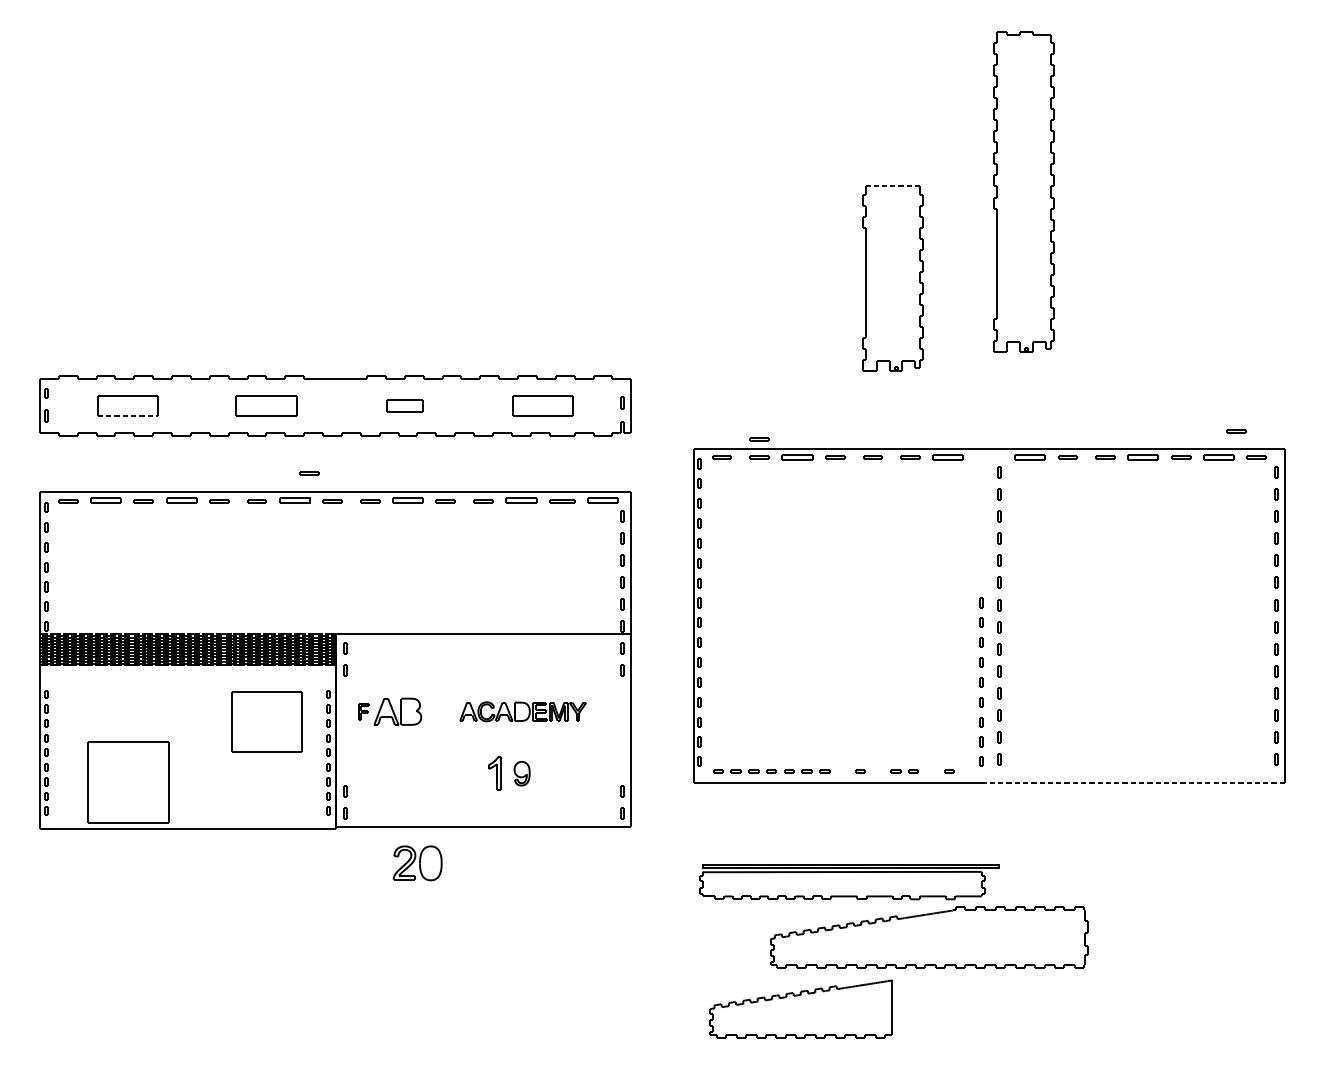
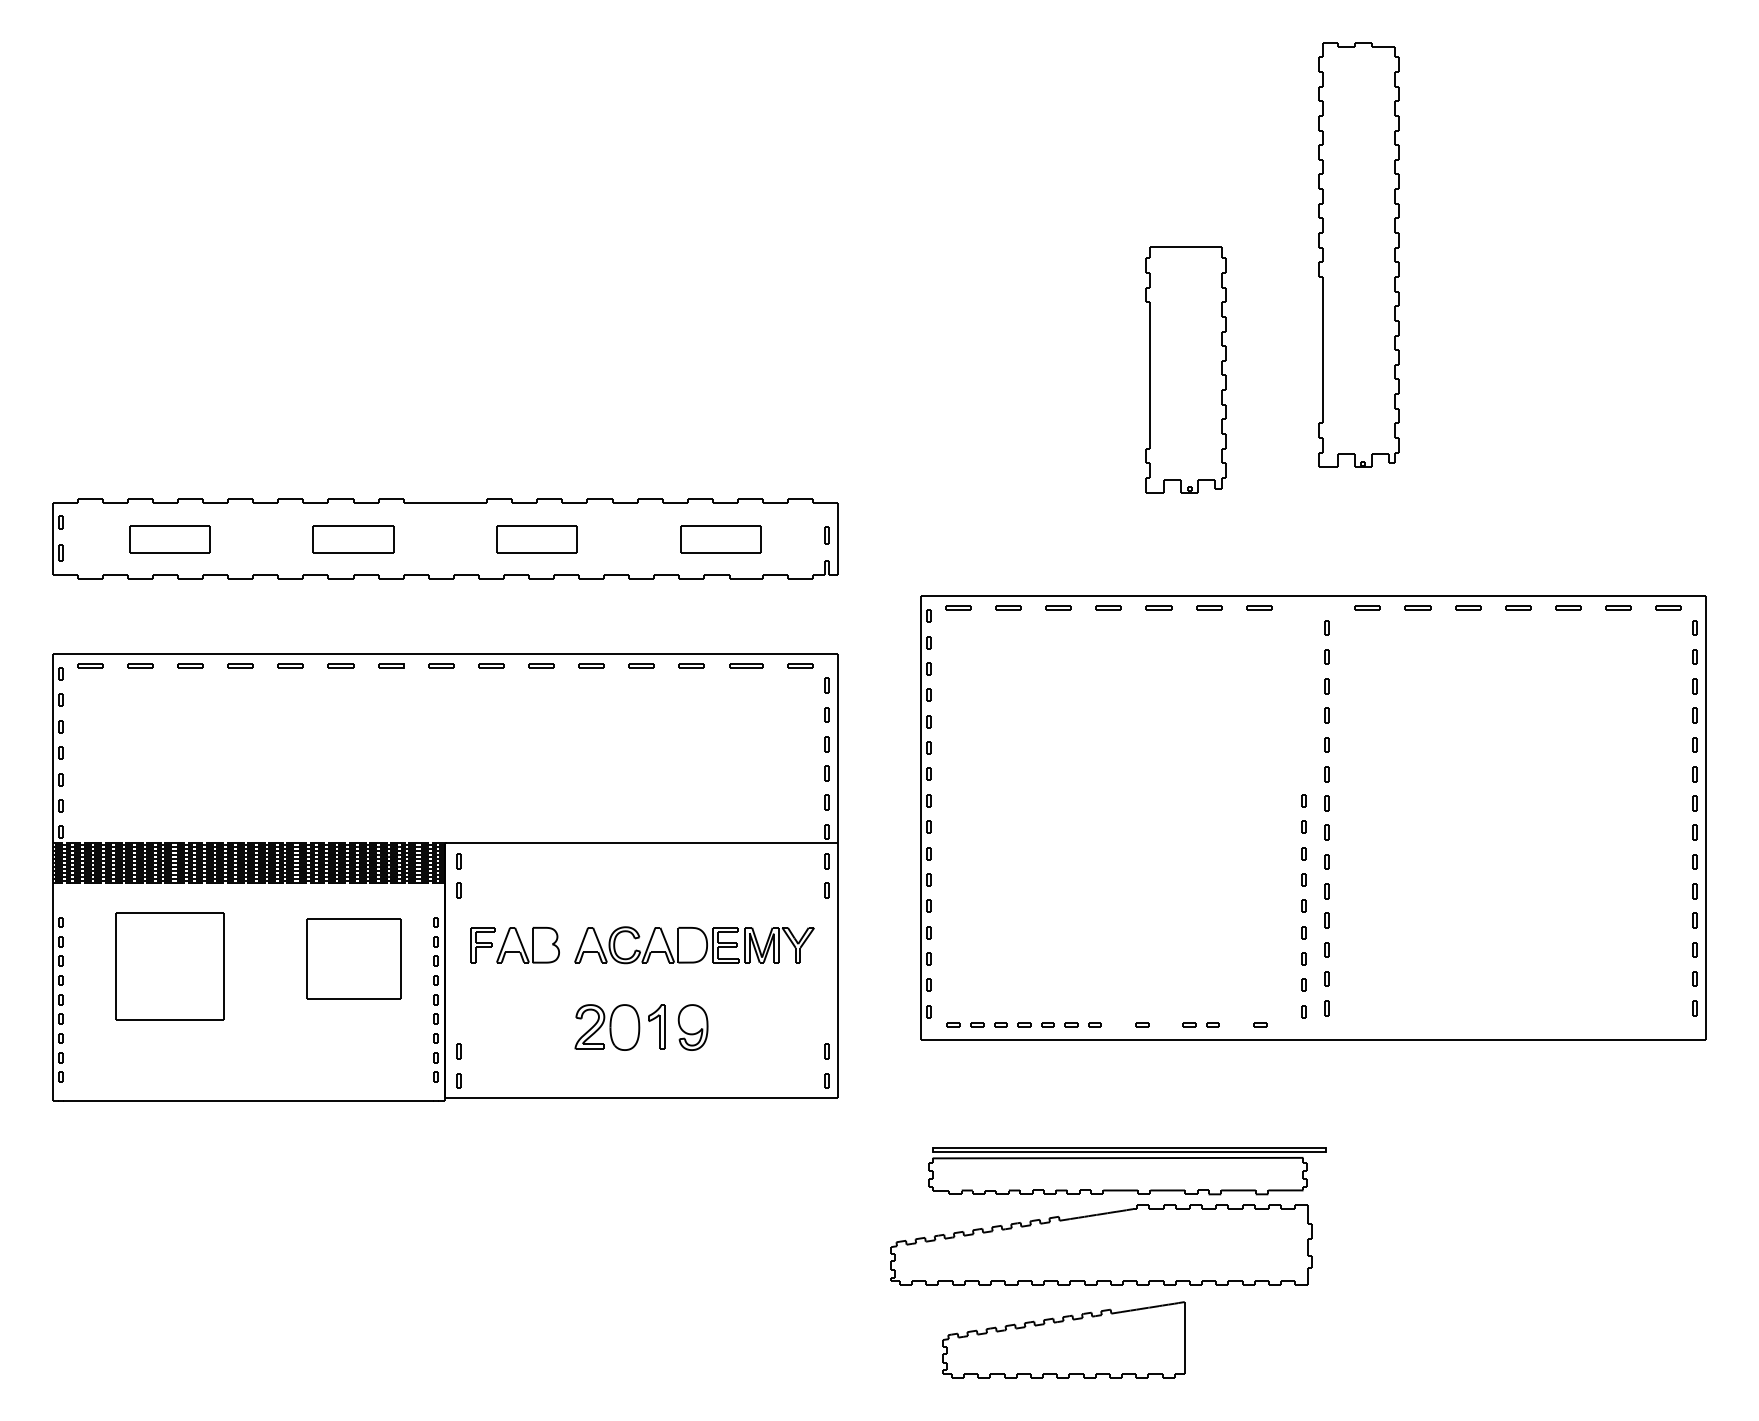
line: (892, 185) -> (1185, 246), dashed -> solid
part: (404, 406) -> (536, 539), size x1.67
line: (128, 416) -> (170, 552), dashed -> solid
part: (1236, 431) -> (1641, 573), removed
part: (759, 439) -> (1008, 583), removed
part: (797, 457) -> (1058, 607), size x0.62
part: (948, 457) -> (1259, 607), size x0.62
part: (1029, 457) -> (1367, 607), size x0.62
part: (1143, 457) -> (1518, 607), size x0.62
part: (1218, 457) -> (1618, 607), size x0.62
part: (309, 473) -> (410, 628), removed
part: (106, 501) -> (140, 665), size x0.62
part: (181, 501) -> (240, 665), size x0.62
part: (295, 501) -> (391, 665), size x0.62
part: (407, 501) -> (541, 665), size x0.62
part: (520, 501) -> (691, 665), size x0.62
part: (603, 501) -> (800, 665), size x0.62
part: (363, 711) -> (482, 945), size x1.67
part: (523, 711) -> (694, 945), size x1.43
part: (521, 773) -> (692, 1027), size x1.43
part: (127, 782) -> (169, 966), moved
line: (1133, 783) -> (1505, 1040), dashed -> solid
part: (417, 863) -> (607, 1027), moved
part: (929, 937) -> (1101, 1244), moved

